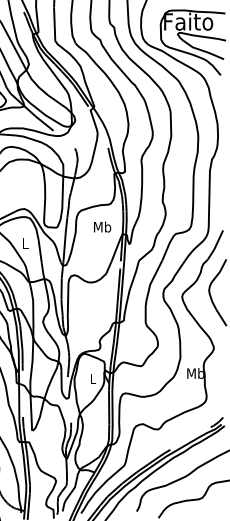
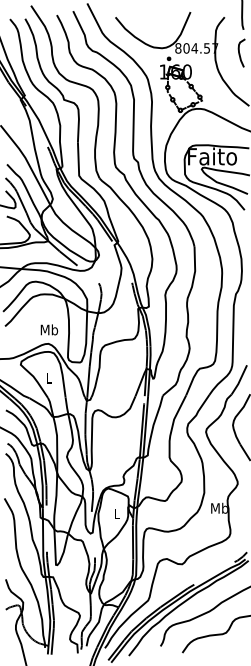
text: (102, 226) -> (49, 329), moved

